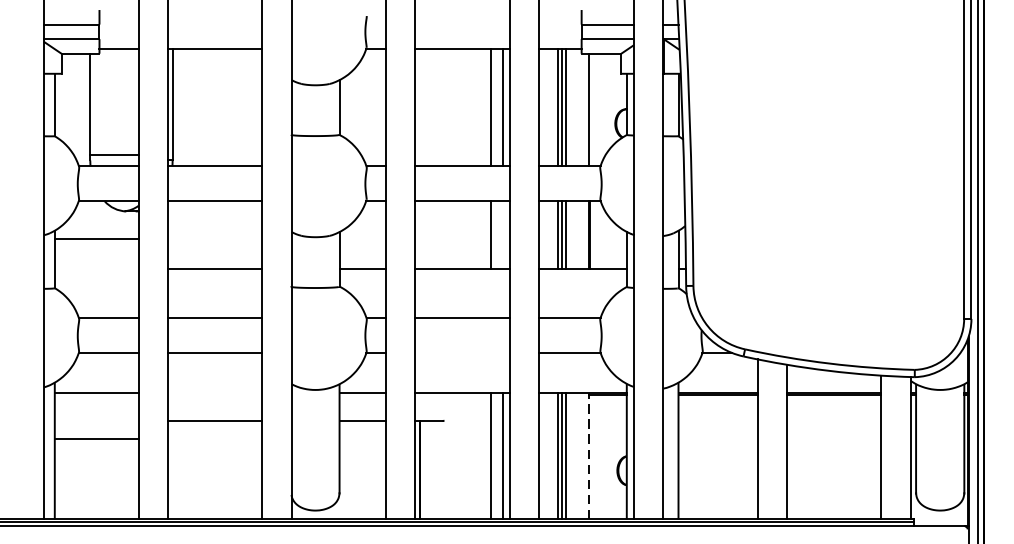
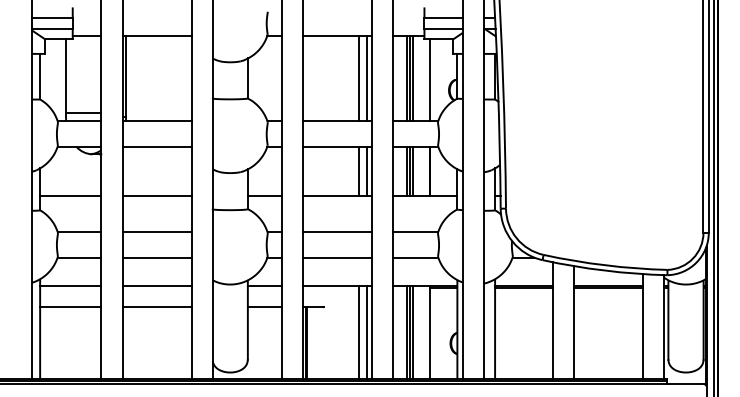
line: (503, 234) -> (367, 171), added
line: (96, 239) -> (70, 196), moved
line: (462, 352) -> (337, 257), added
line: (214, 392) -> (156, 286), added
line: (96, 439) -> (70, 307), moved
line: (589, 455) -> (430, 332), dashed -> solid

